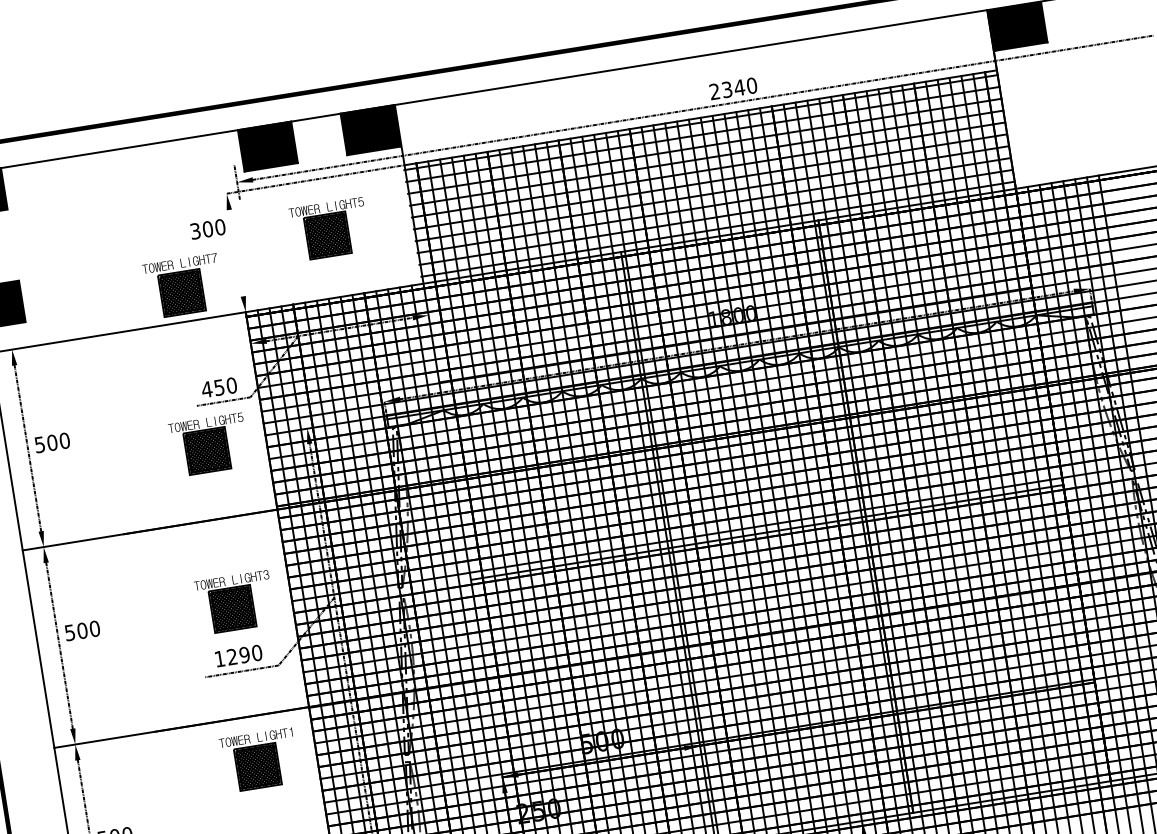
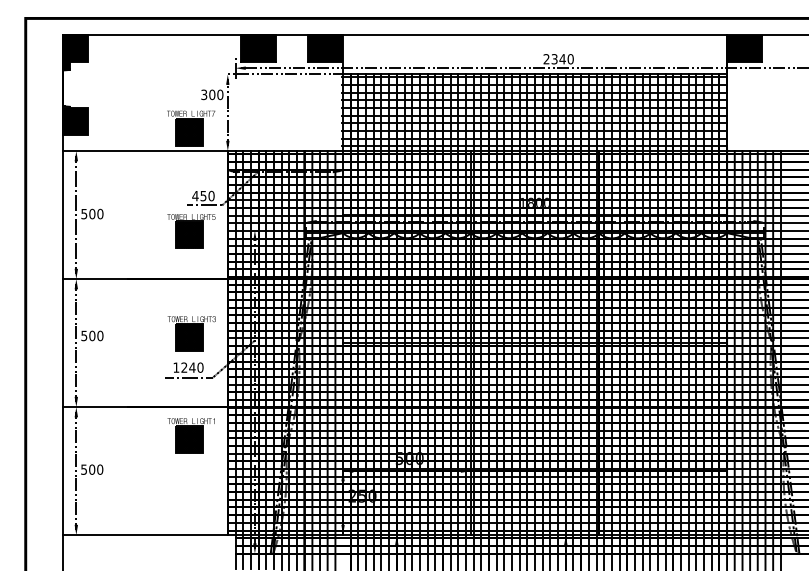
part: (330, 229) -> (289, 107), removed
line: (235, 252) -> (227, 112), added
text: (244, 654) -> (192, 367), 1290 -> 1240

